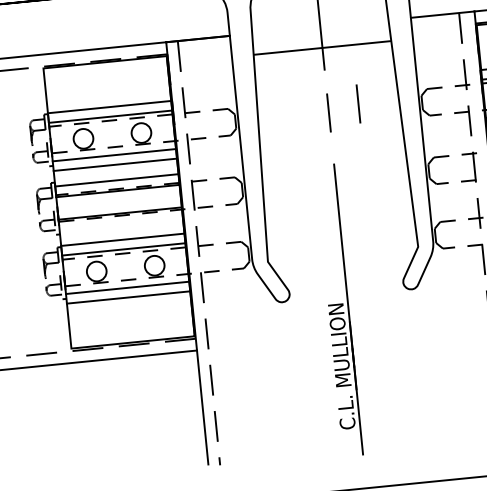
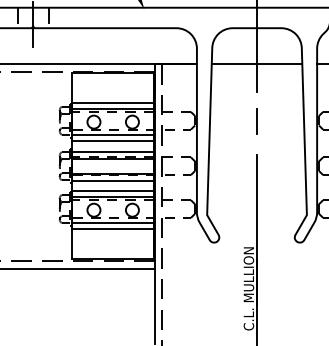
line: (321, 48) -> (256, 64), moved
line: (357, 104) -> (276, 117), removed
line: (121, 223) -> (113, 180), added

